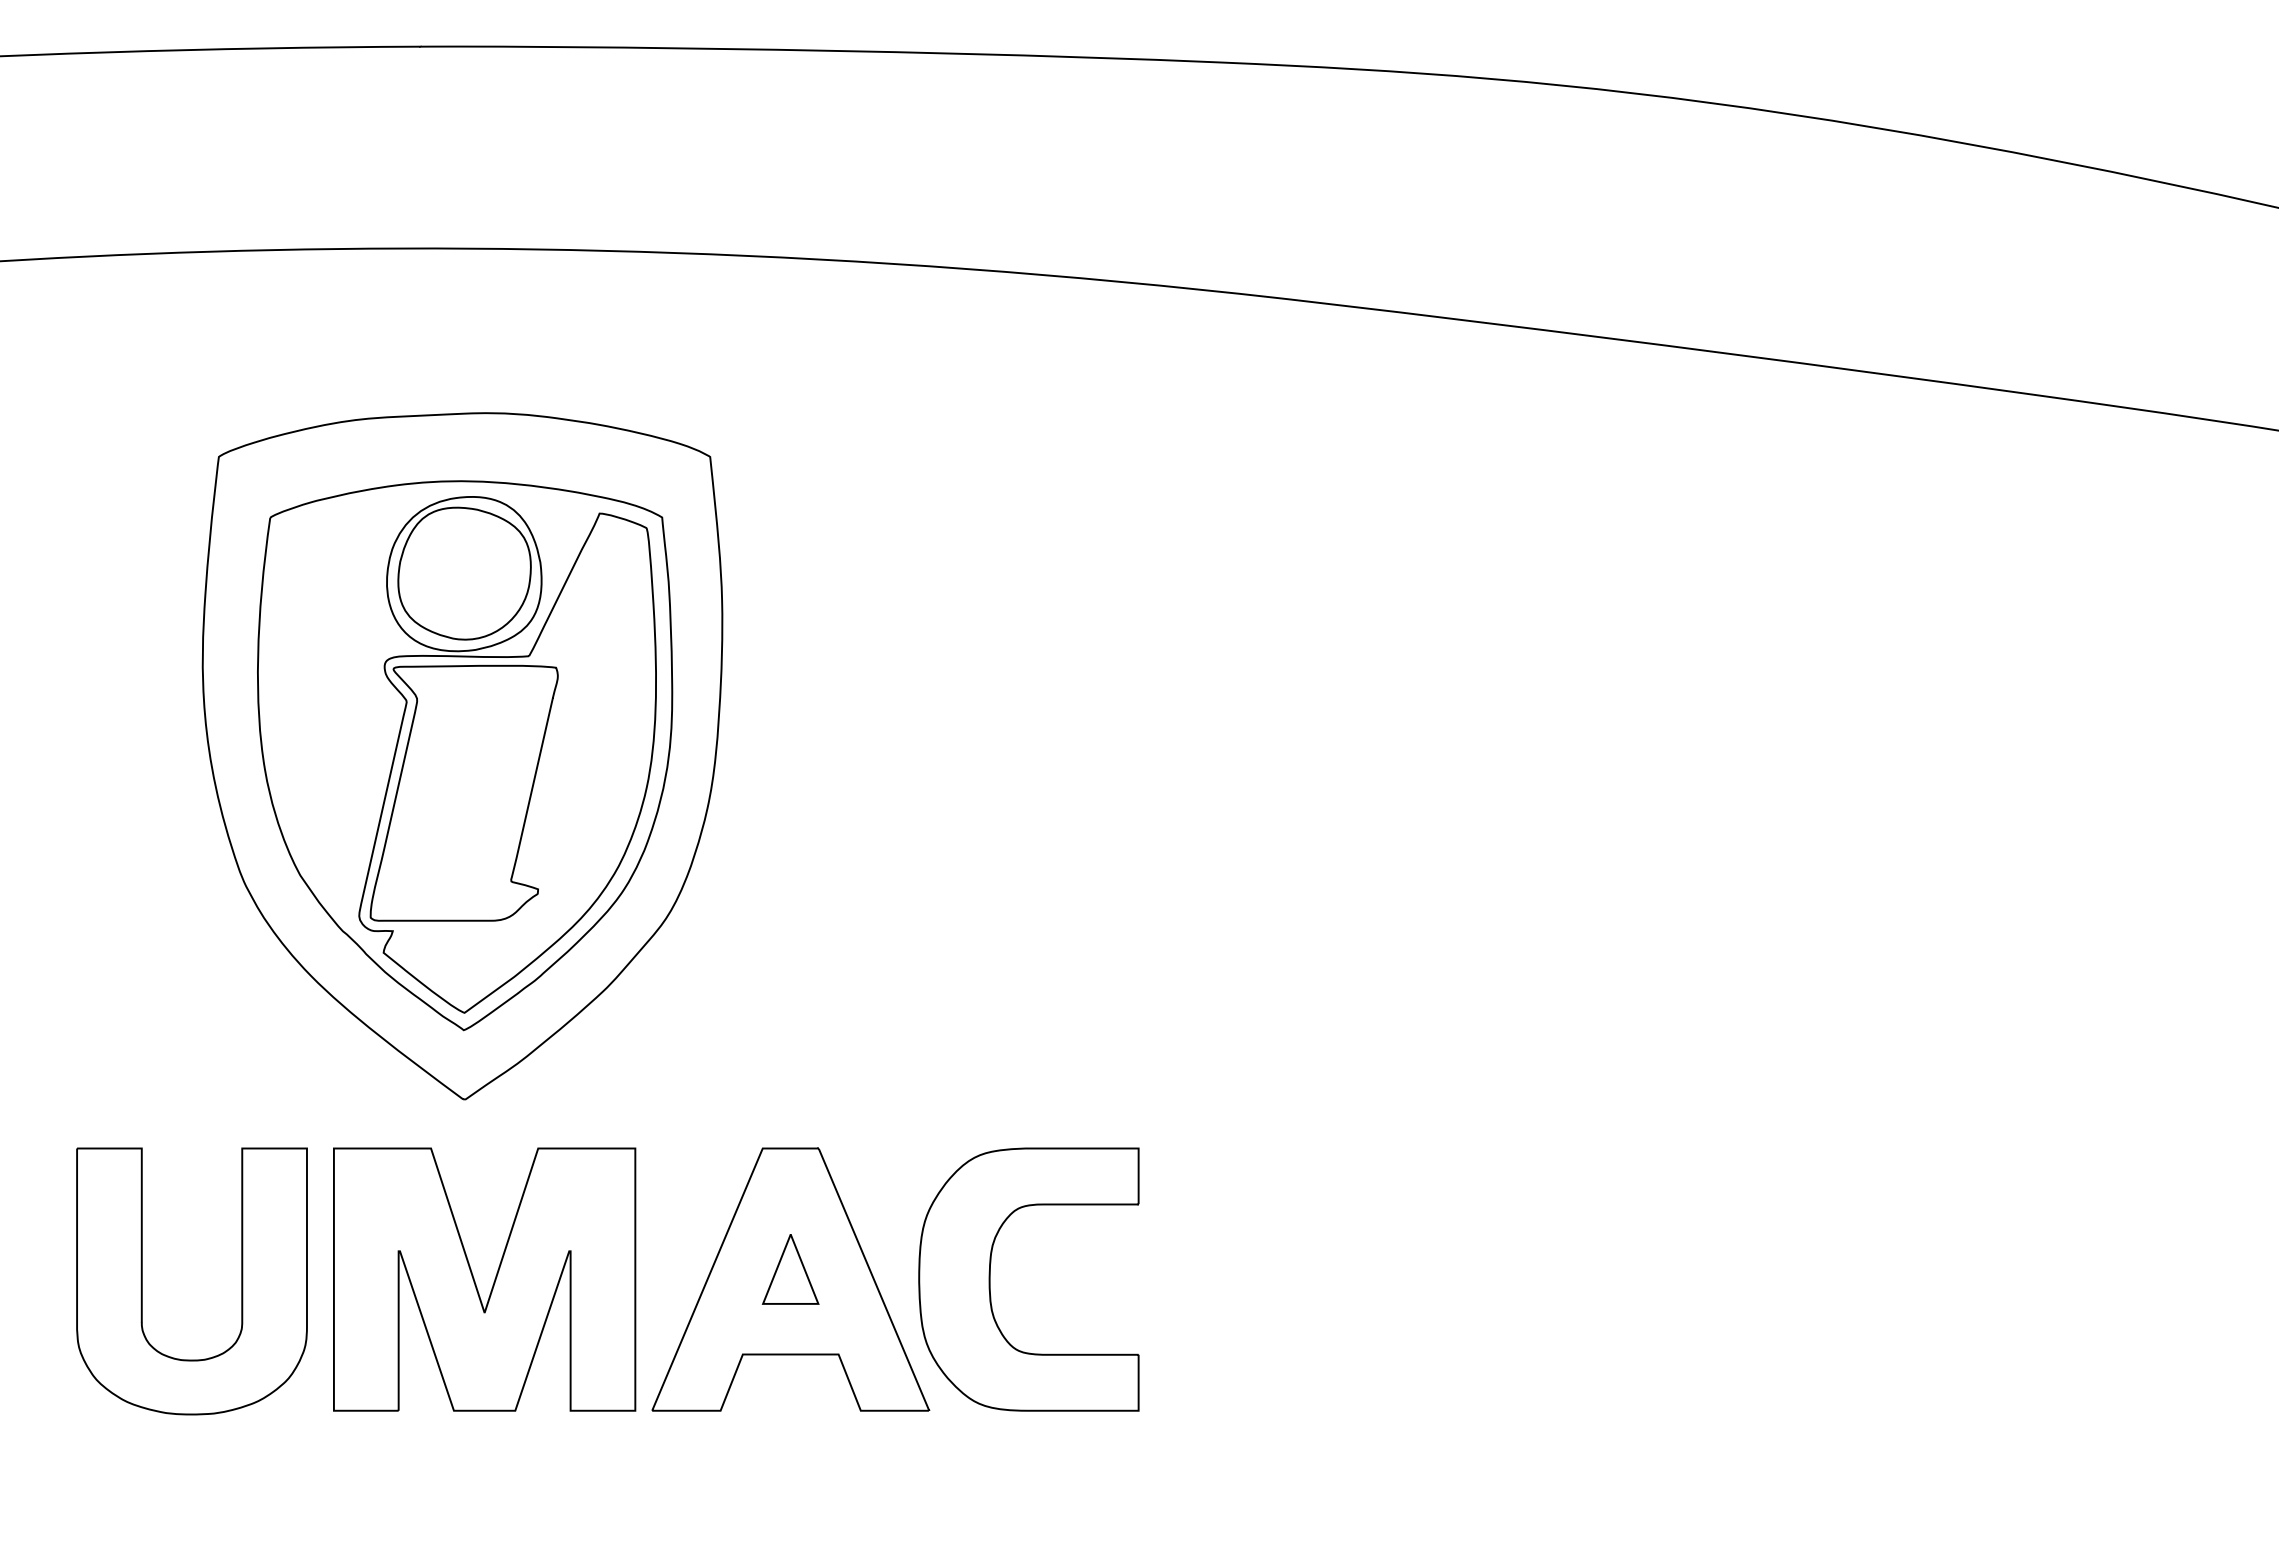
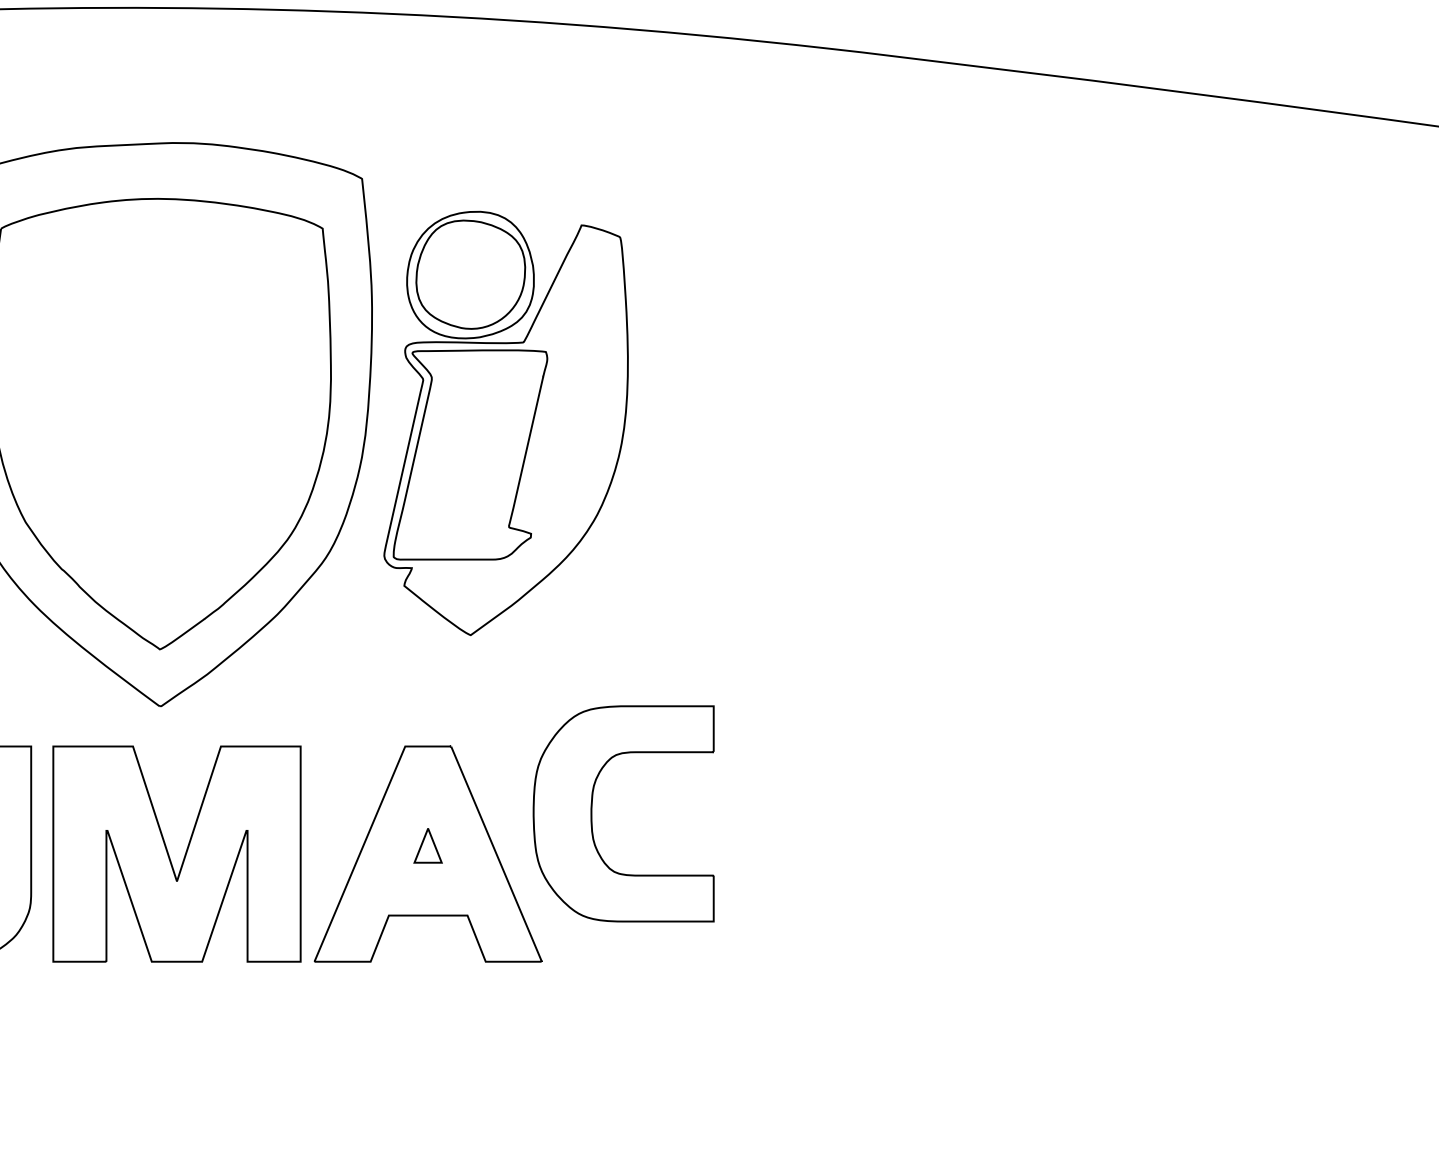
part: (507, 754) -> (505, 423), moved
part: (790, 1269) -> (428, 845), size x0.6
part: (990, 1279) -> (592, 813), moved

